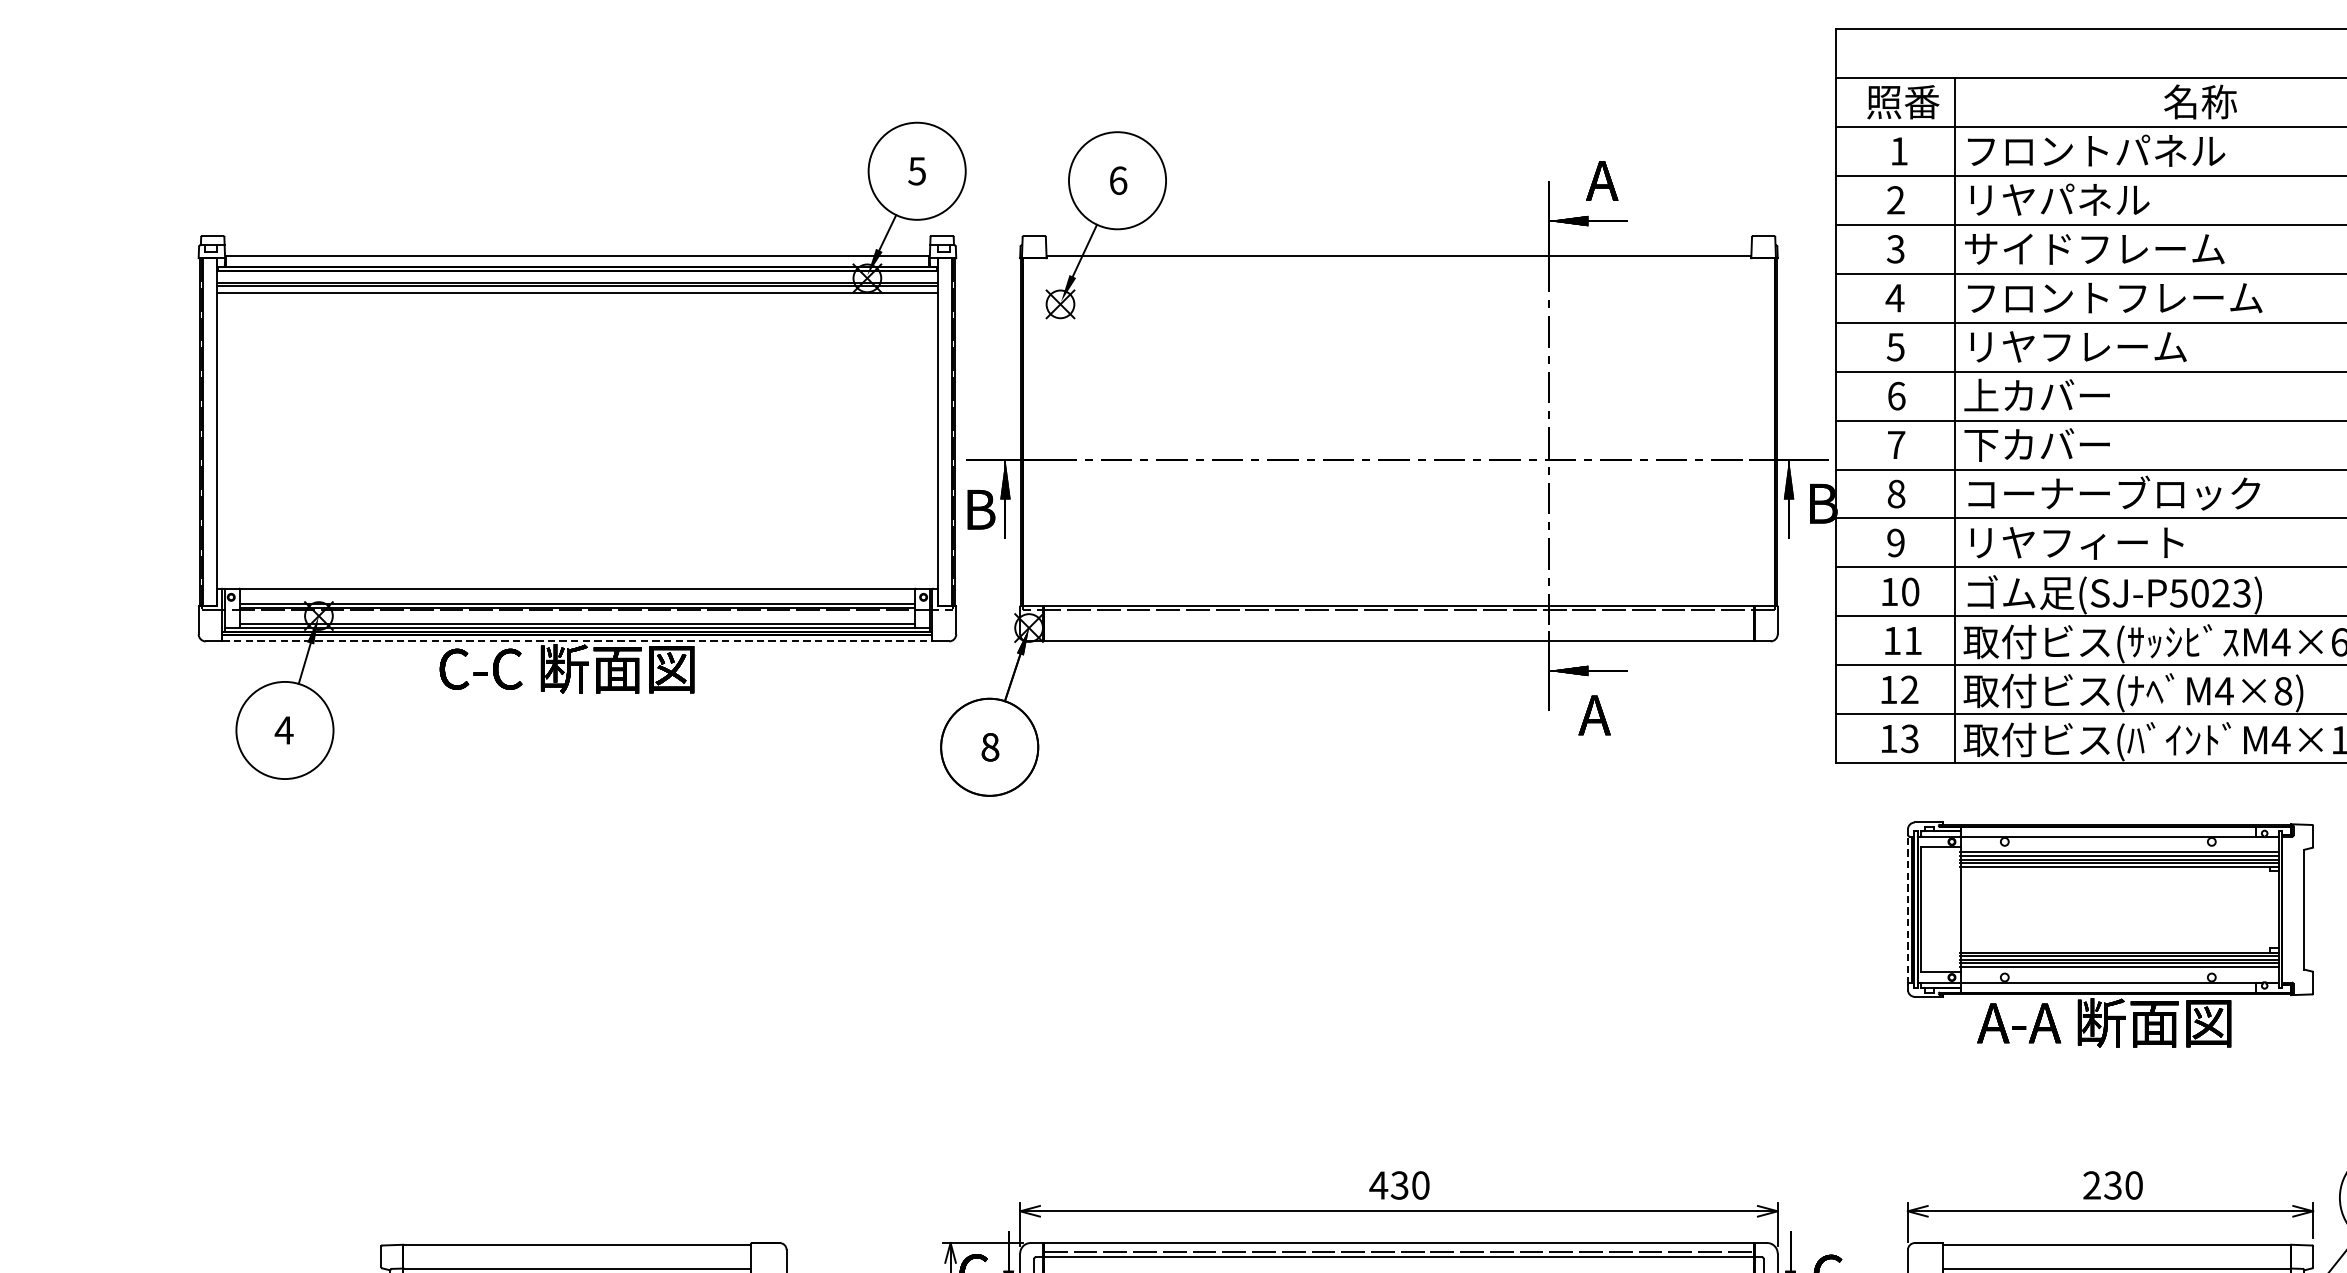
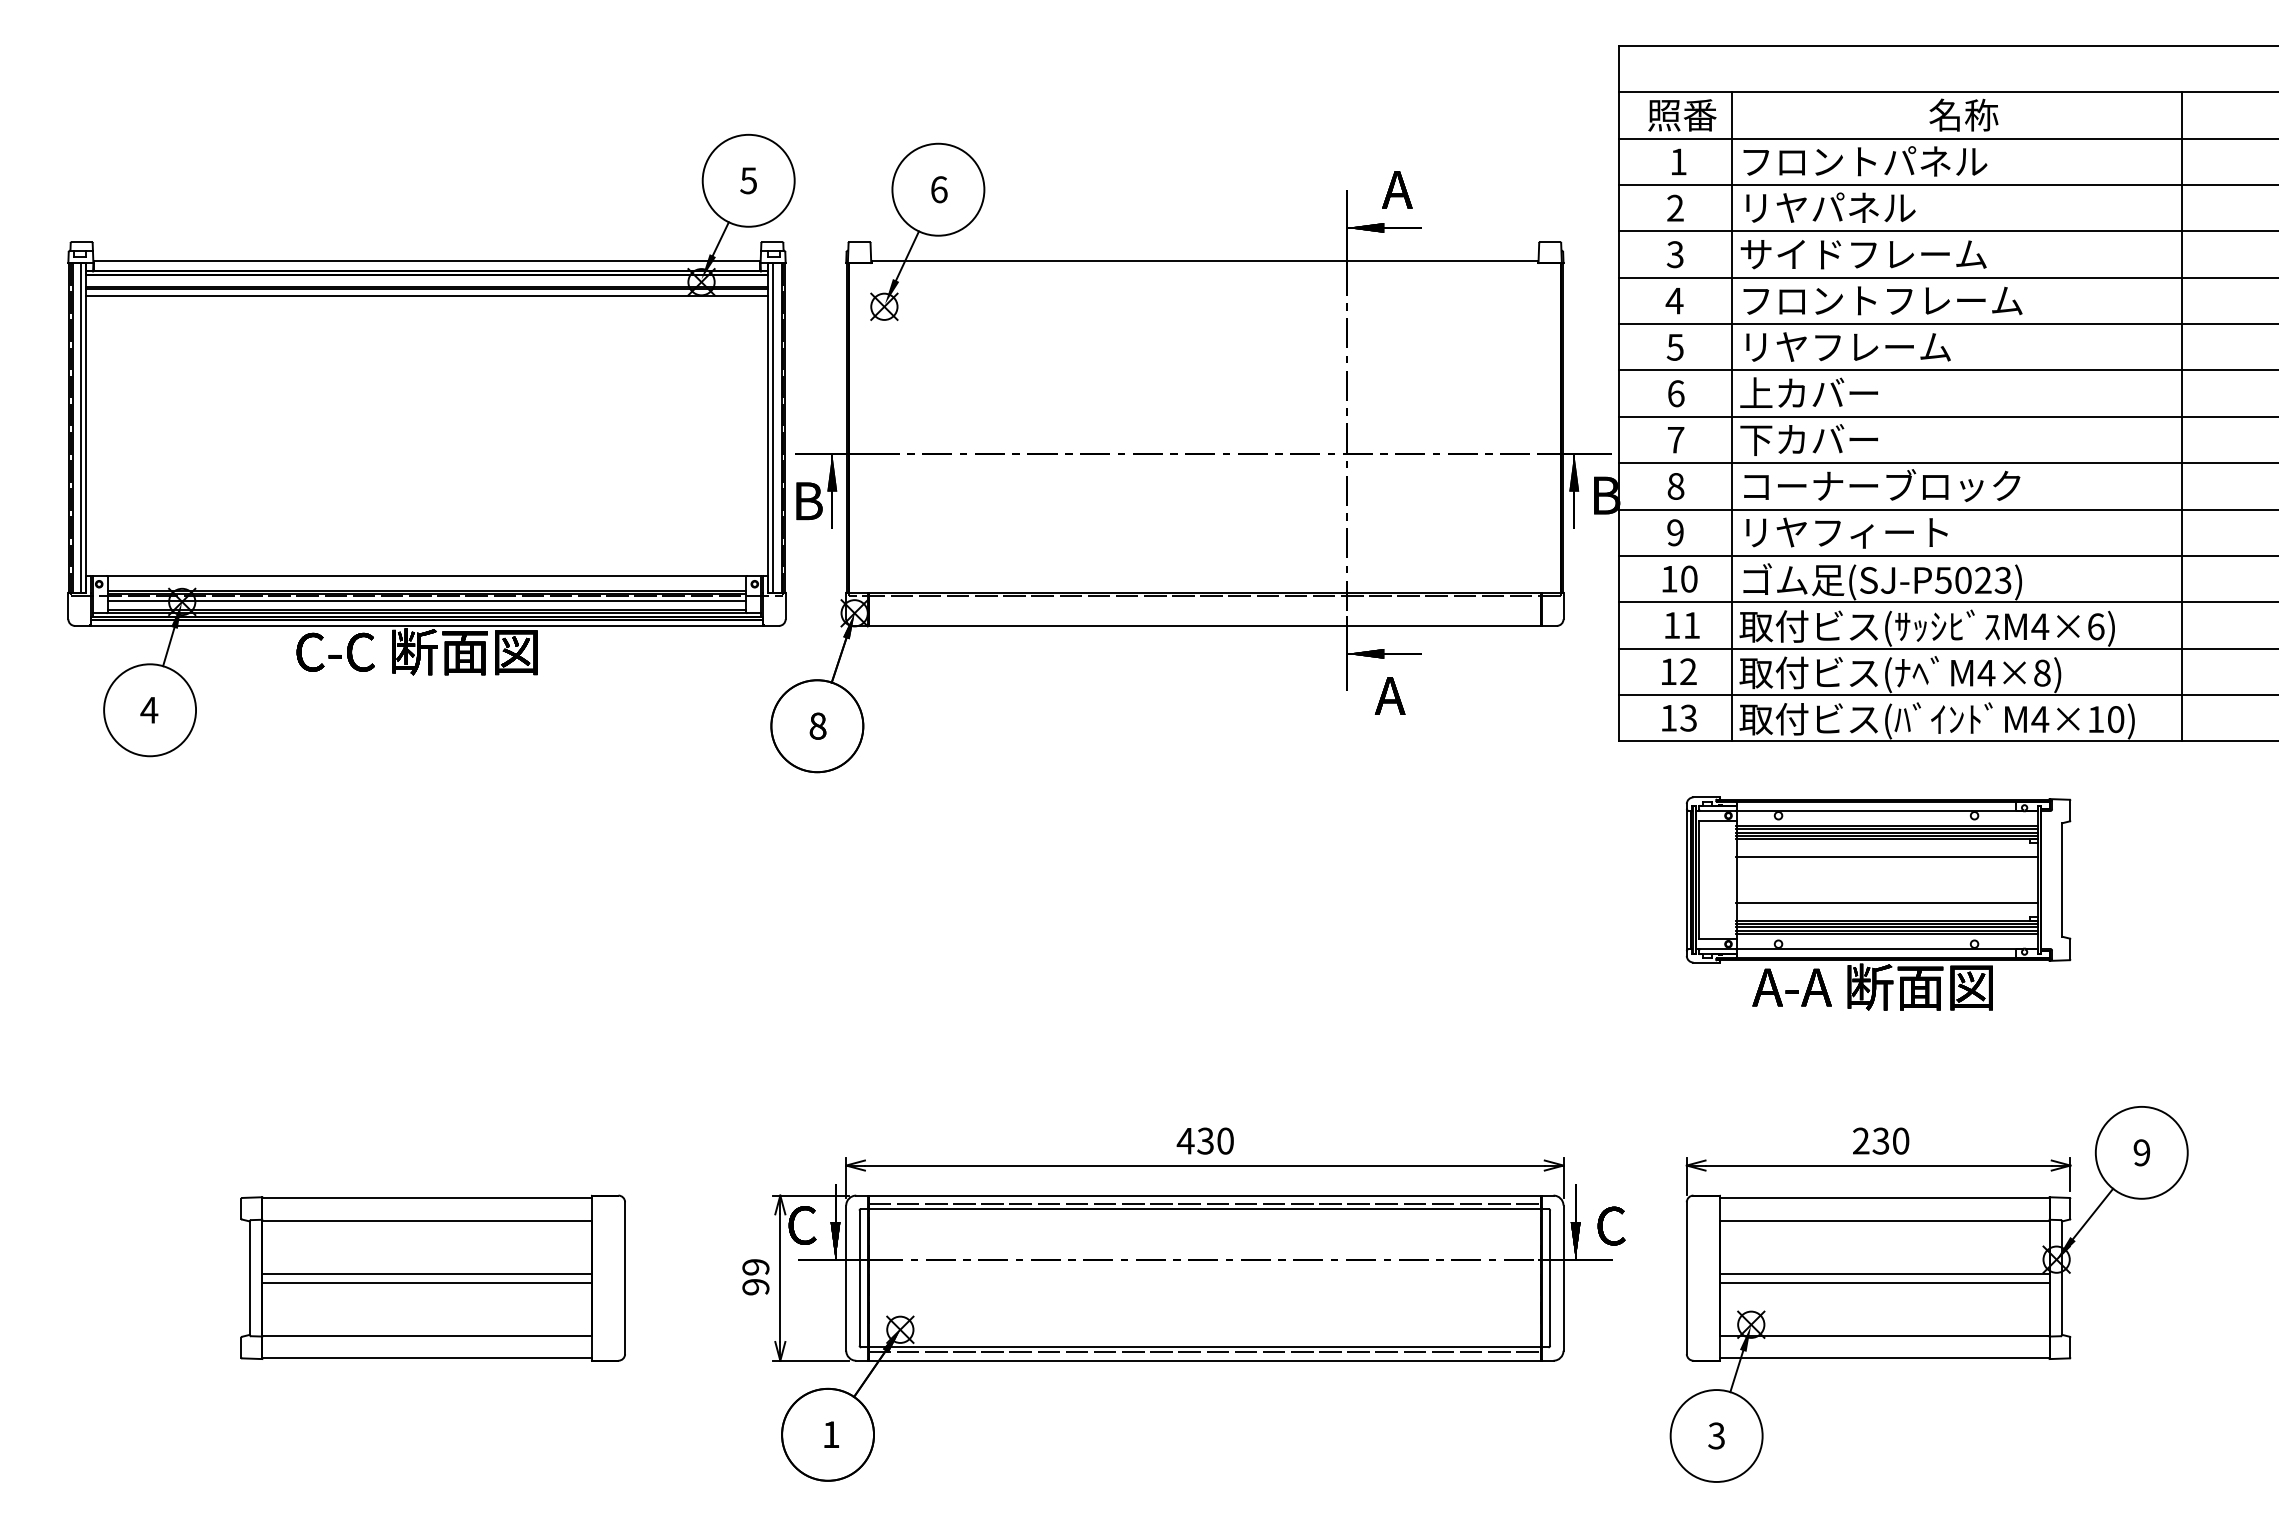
line: (211, 431) -> (80, 427), added
line: (943, 431) -> (773, 427), added
line: (576, 614) -> (426, 600), added
line: (577, 640) -> (427, 625), dashed -> solid
line: (2118, 884) -> (1886, 856), added
line: (1907, 909) -> (1686, 879), dashed -> solid
line: (2118, 934) -> (1886, 903), added

